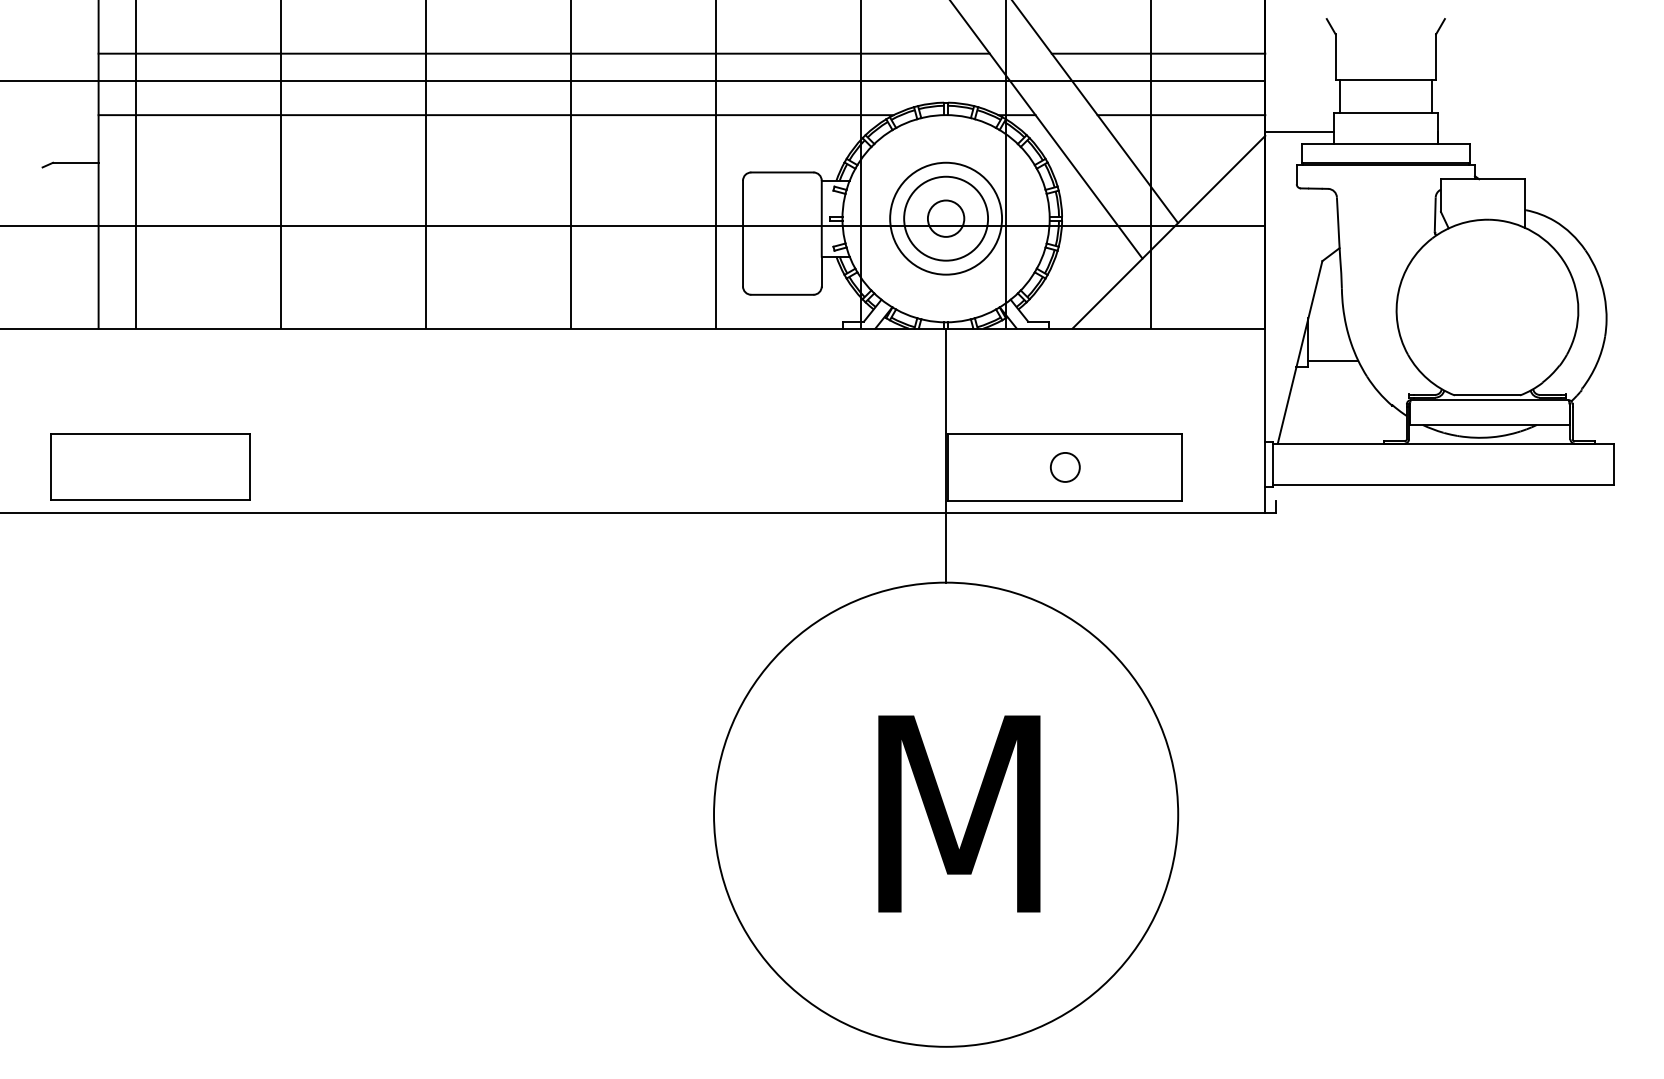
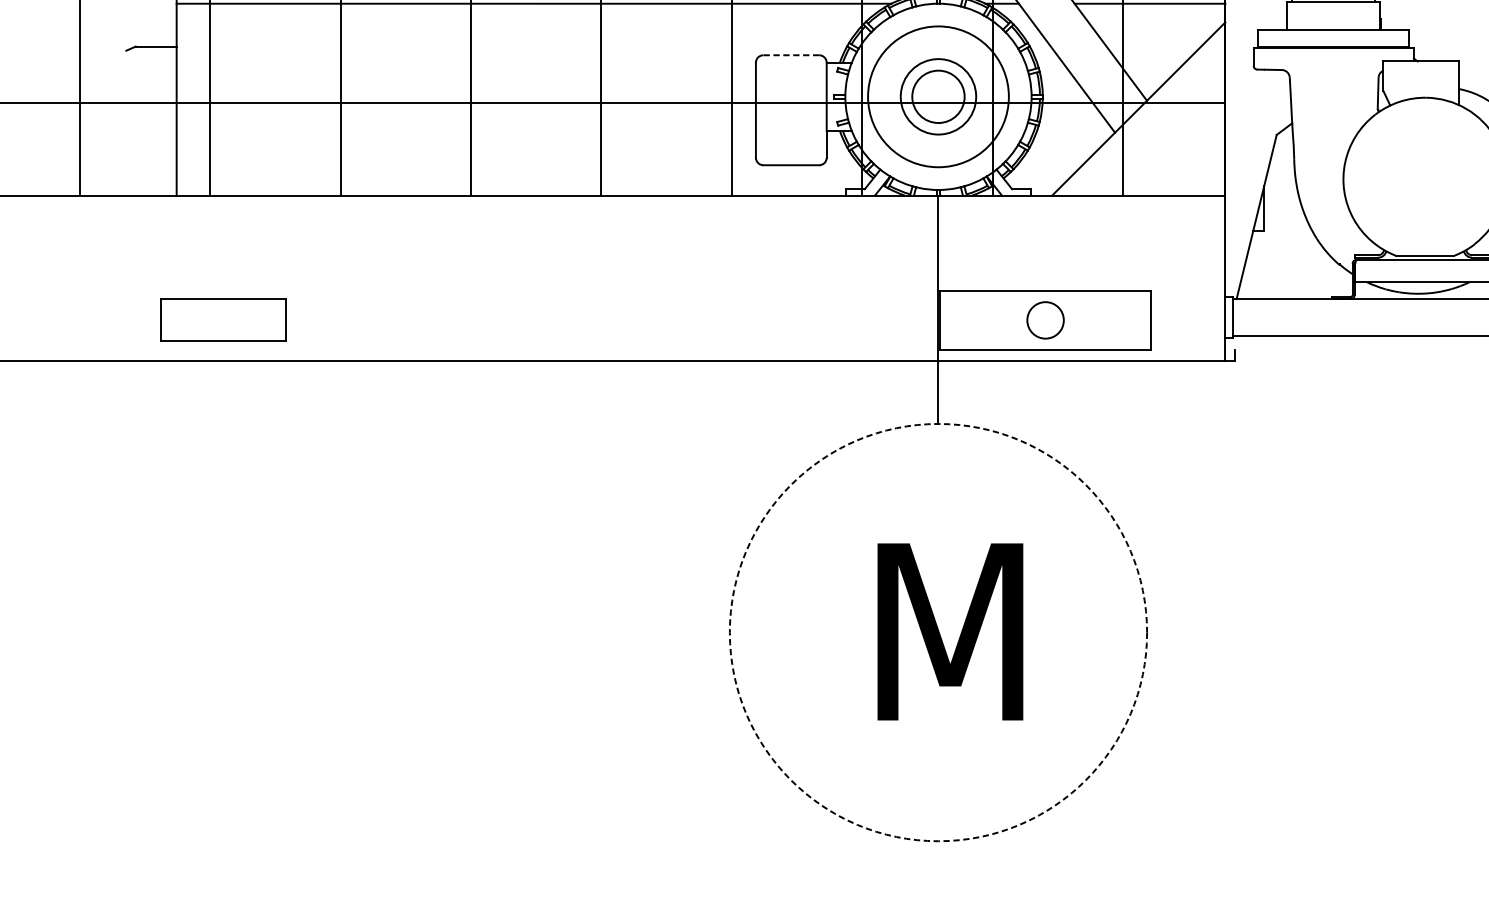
line: (1299, 131) -> (1256, 18), removed
line: (781, 172) -> (790, 55), solid -> dashed
circle: (945, 218) -> (937, 96), size x1.6
circle: (946, 218) -> (938, 96), size x1.4
line: (1333, 360) -> (1286, 224), removed
part: (150, 466) -> (223, 319), size x0.7
circle: (1065, 467) -> (1045, 320), size x1.4
circle: (946, 814) -> (938, 632), solid -> dashed

